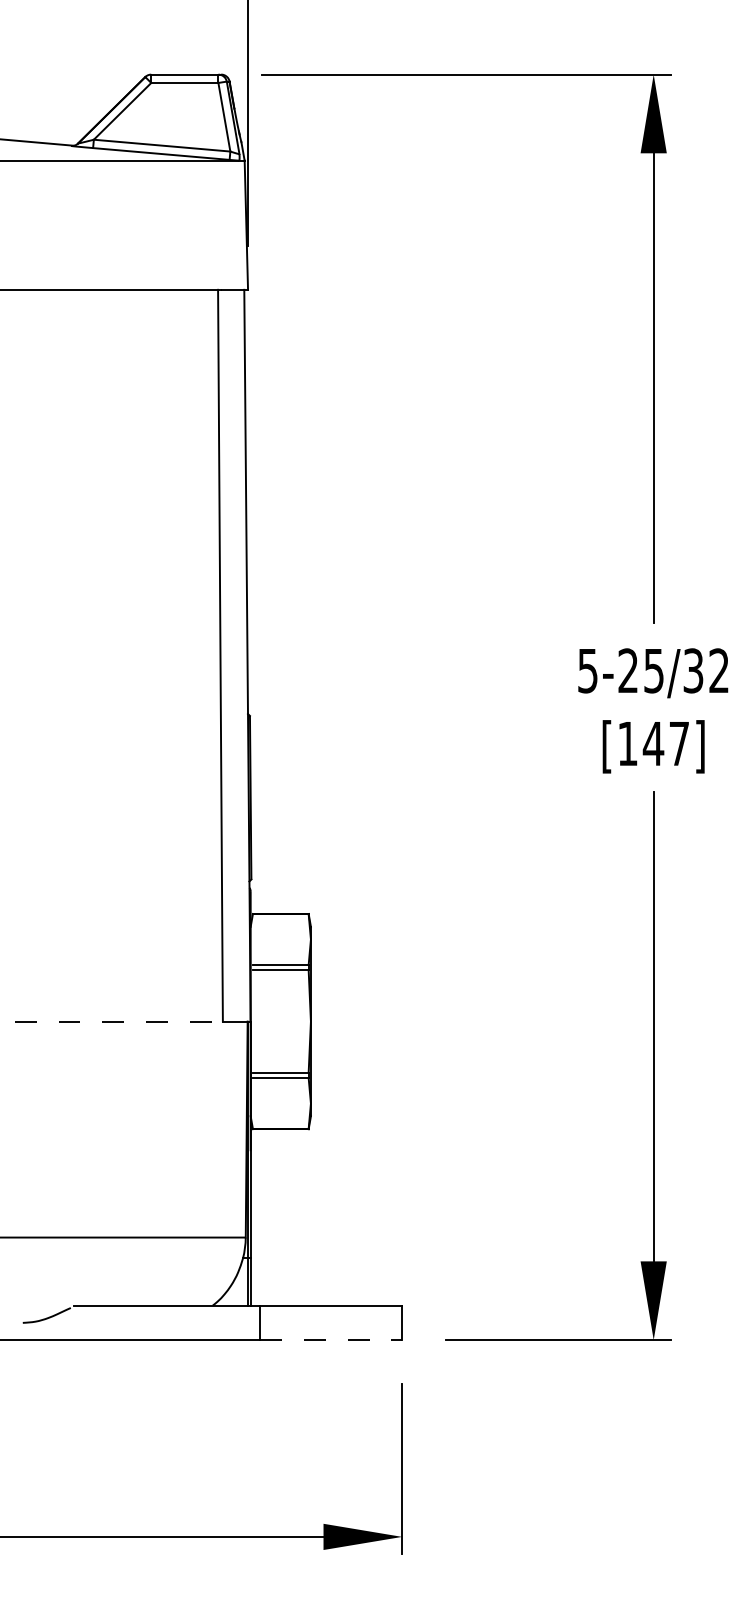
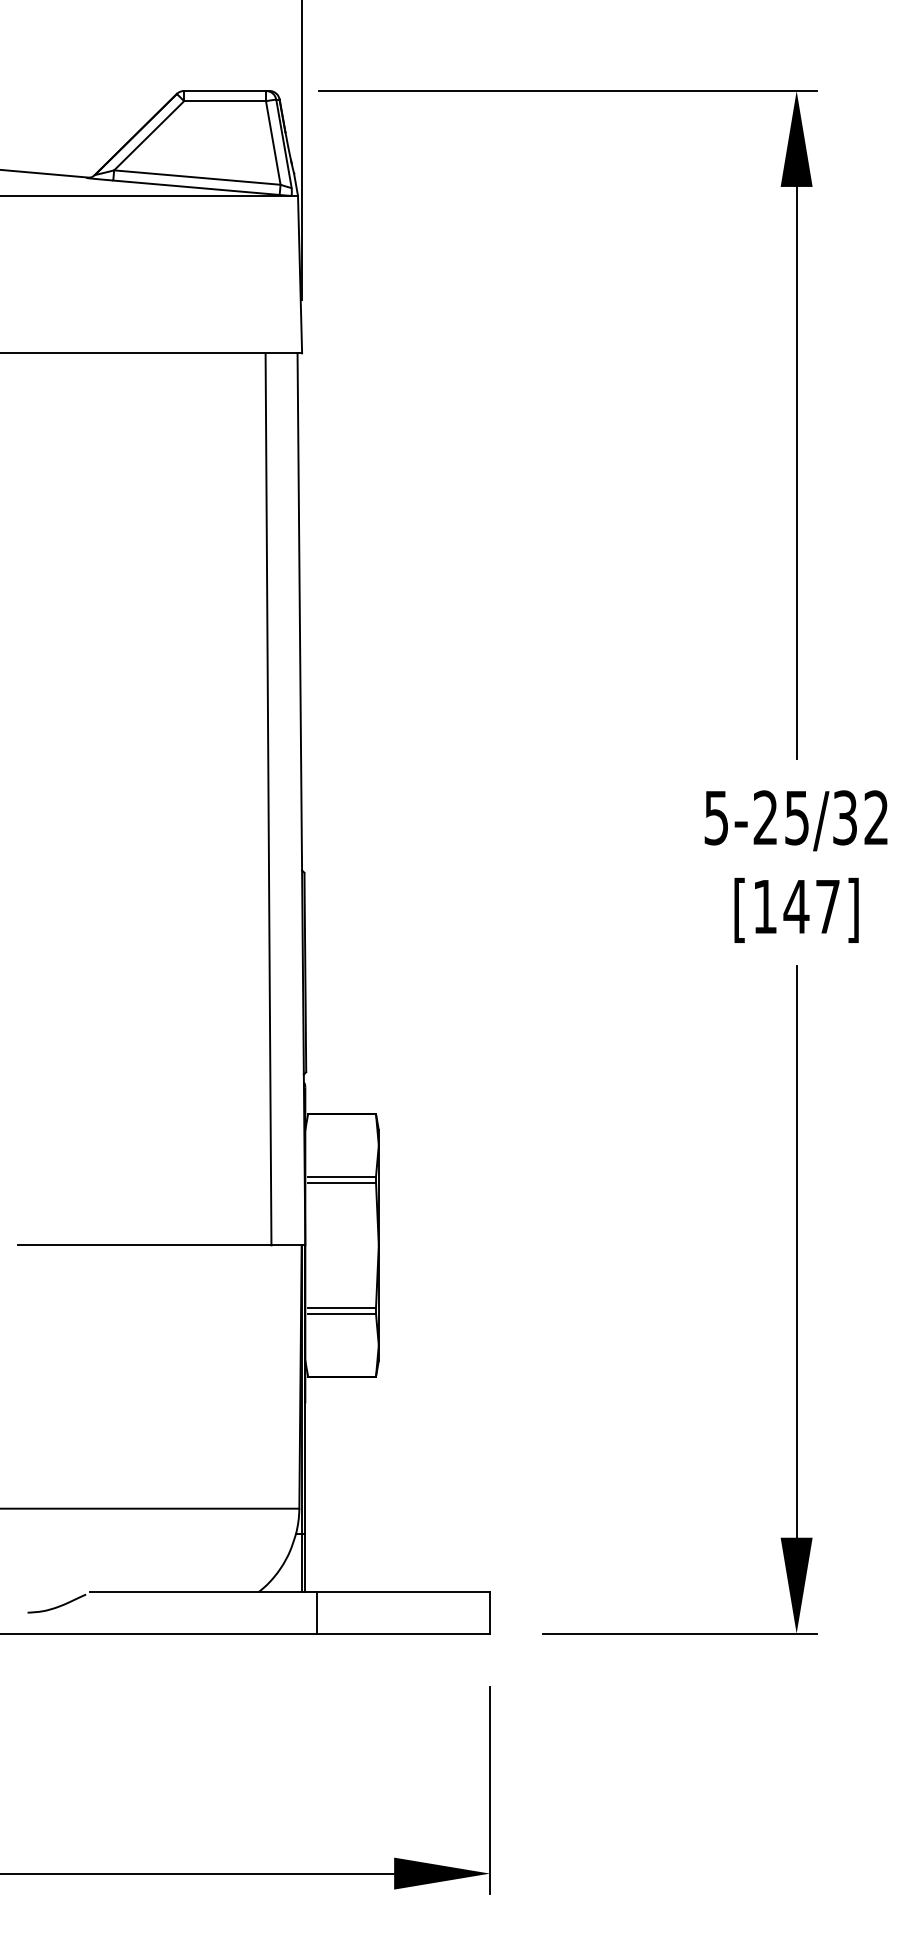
line: (118, 1021) -> (144, 1245), dashed -> solid
line: (331, 1339) -> (403, 1633), dashed -> solid

